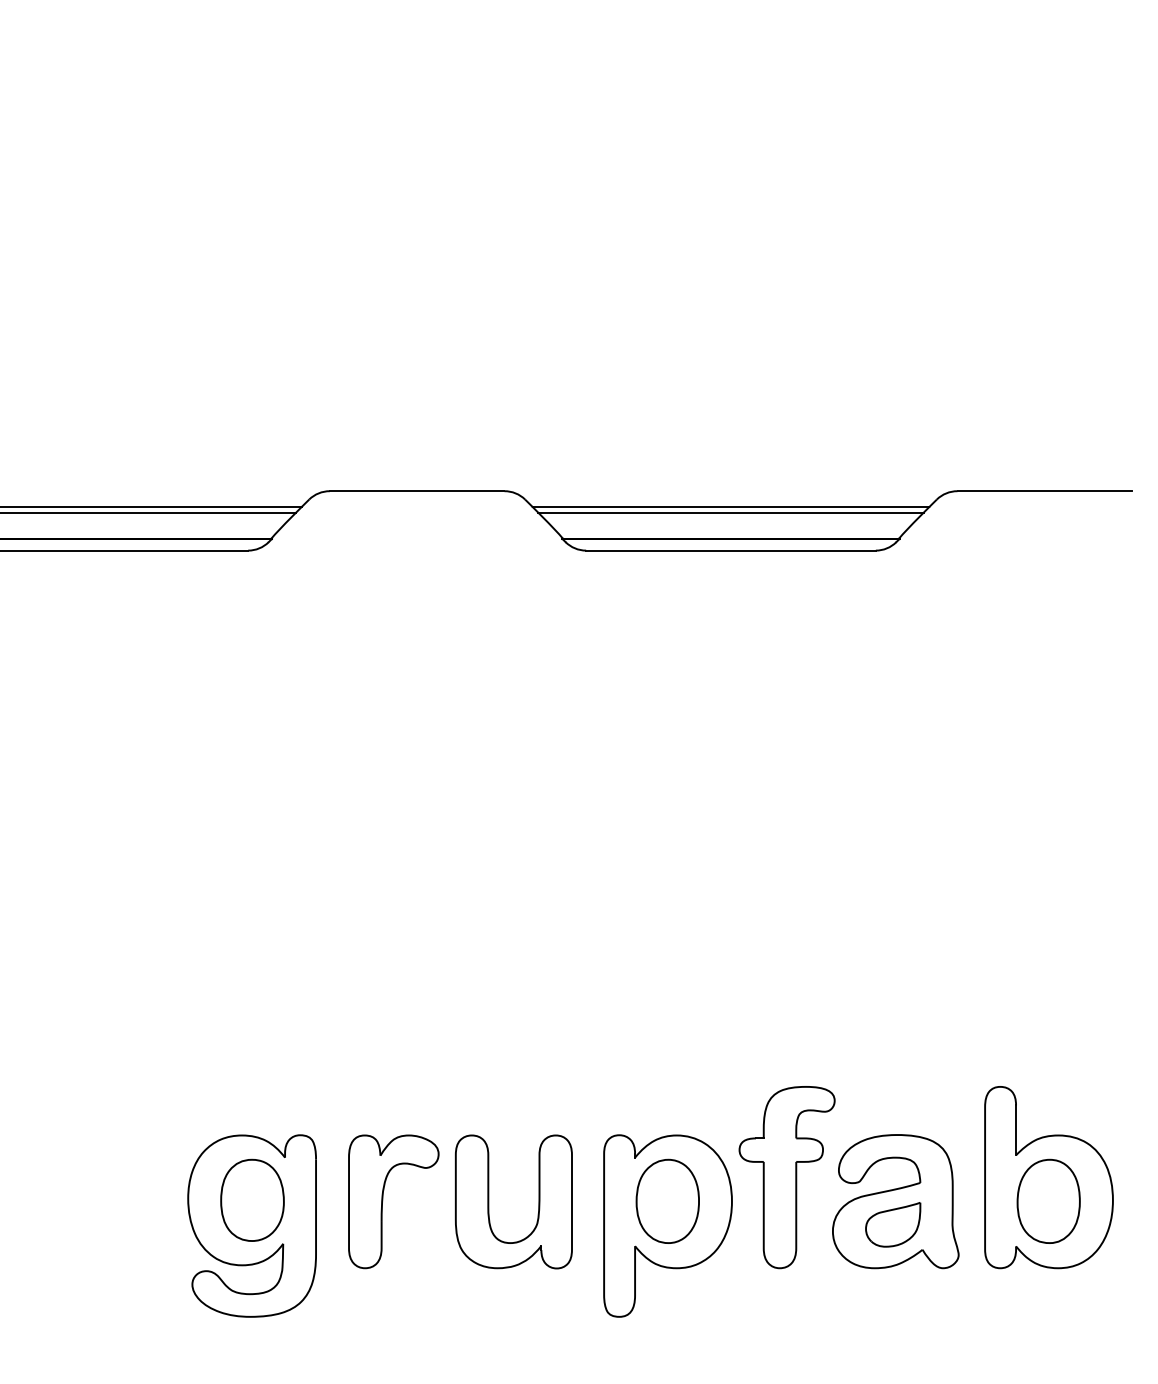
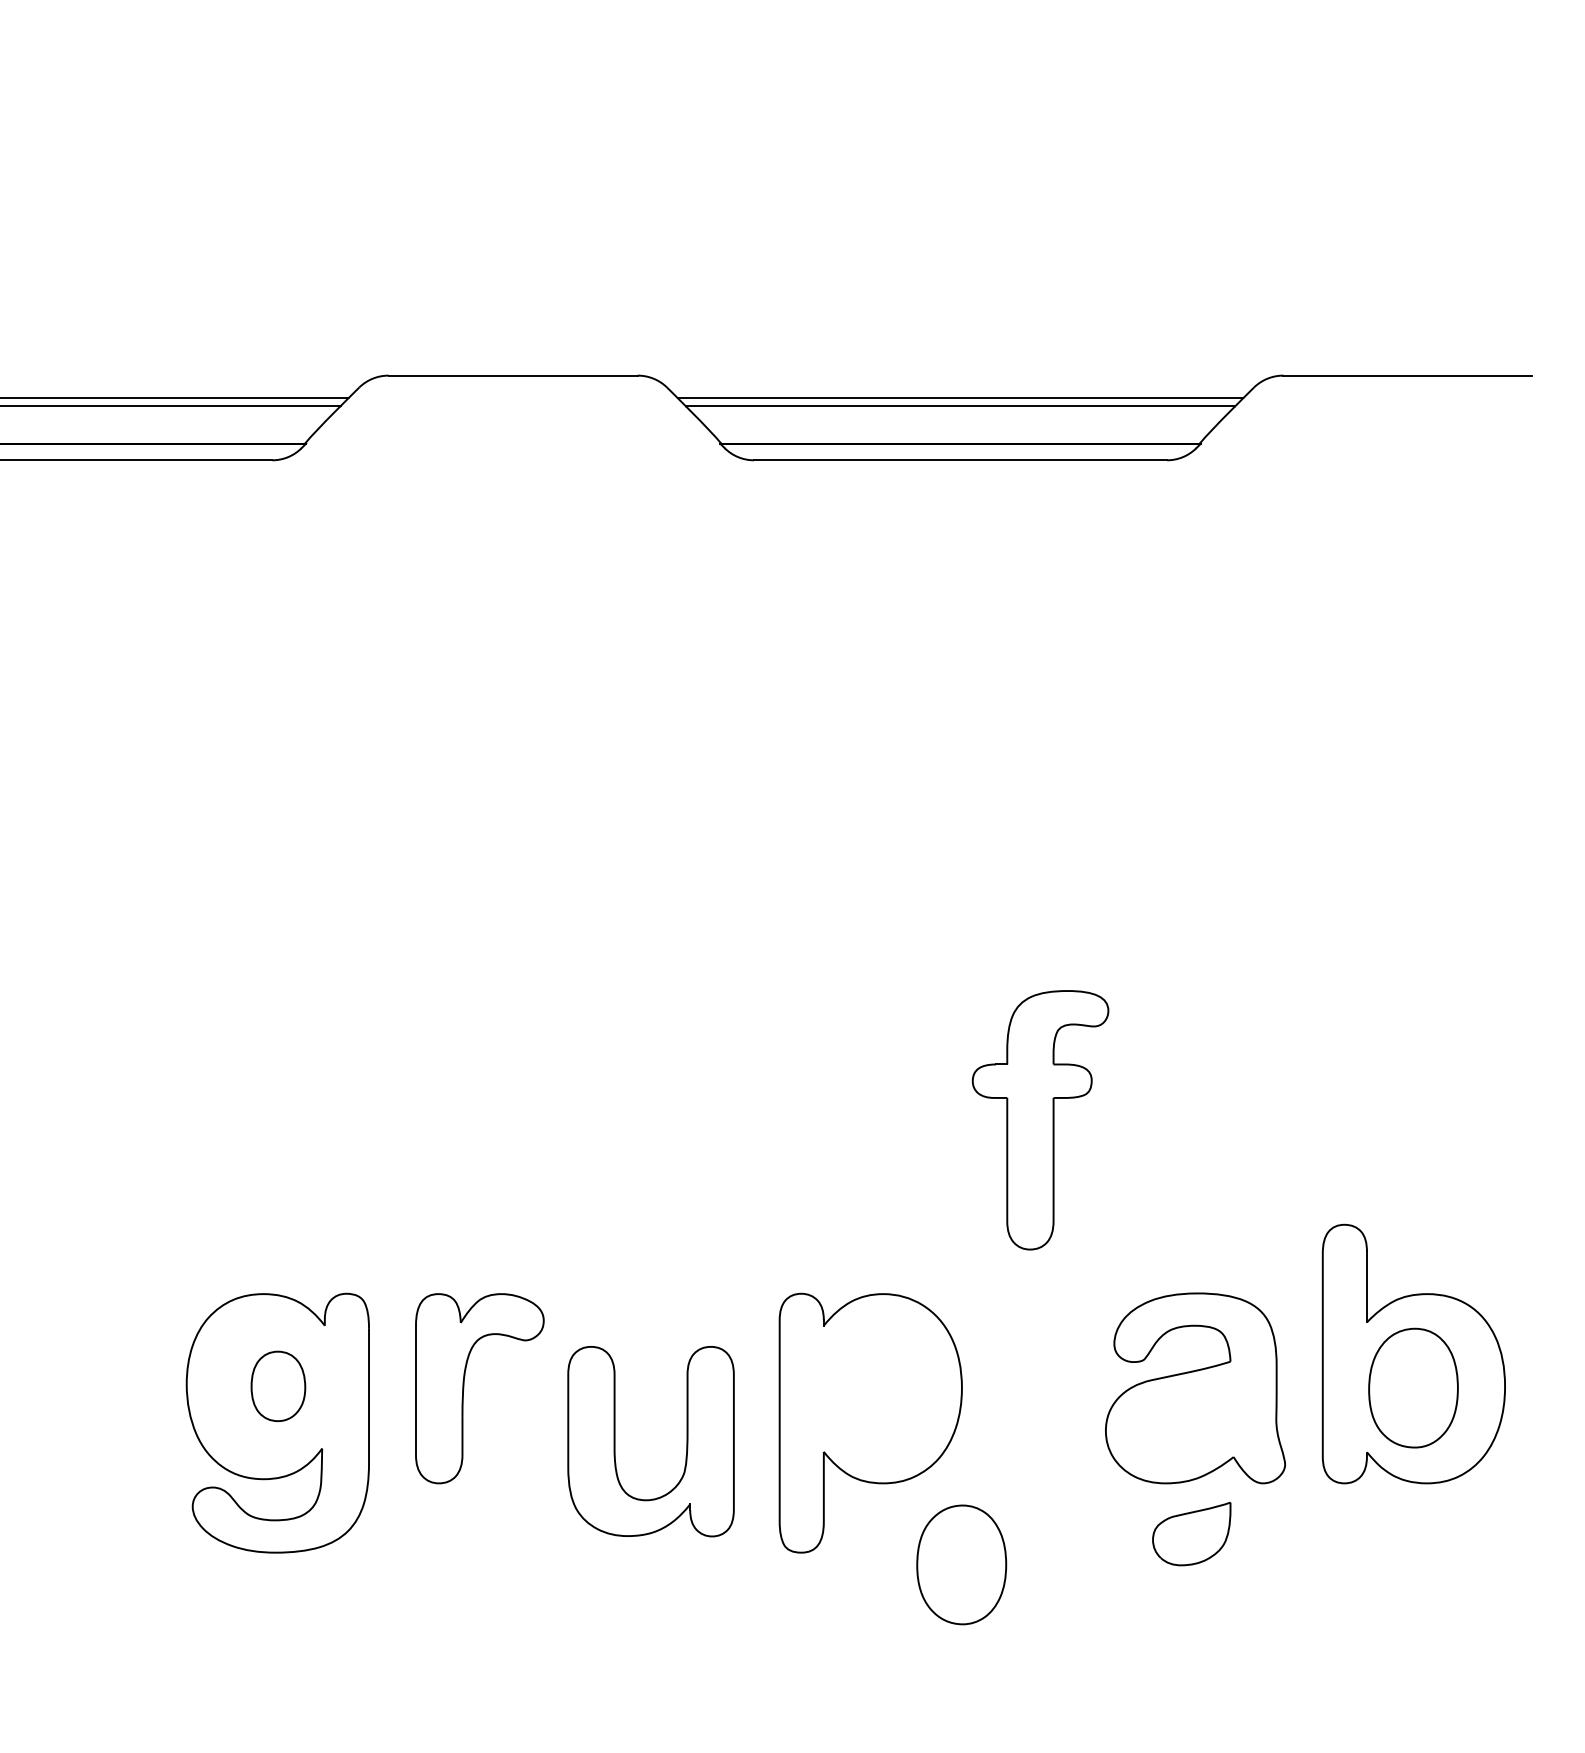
part: (786, 1177) -> (1039, 1120), moved
part: (252, 1199) -> (278, 1385), size x0.6
part: (667, 1200) -> (961, 1563), moved
part: (489, 1201) -> (616, 1440), moved
part: (893, 1224) -> (1192, 1533), moved

